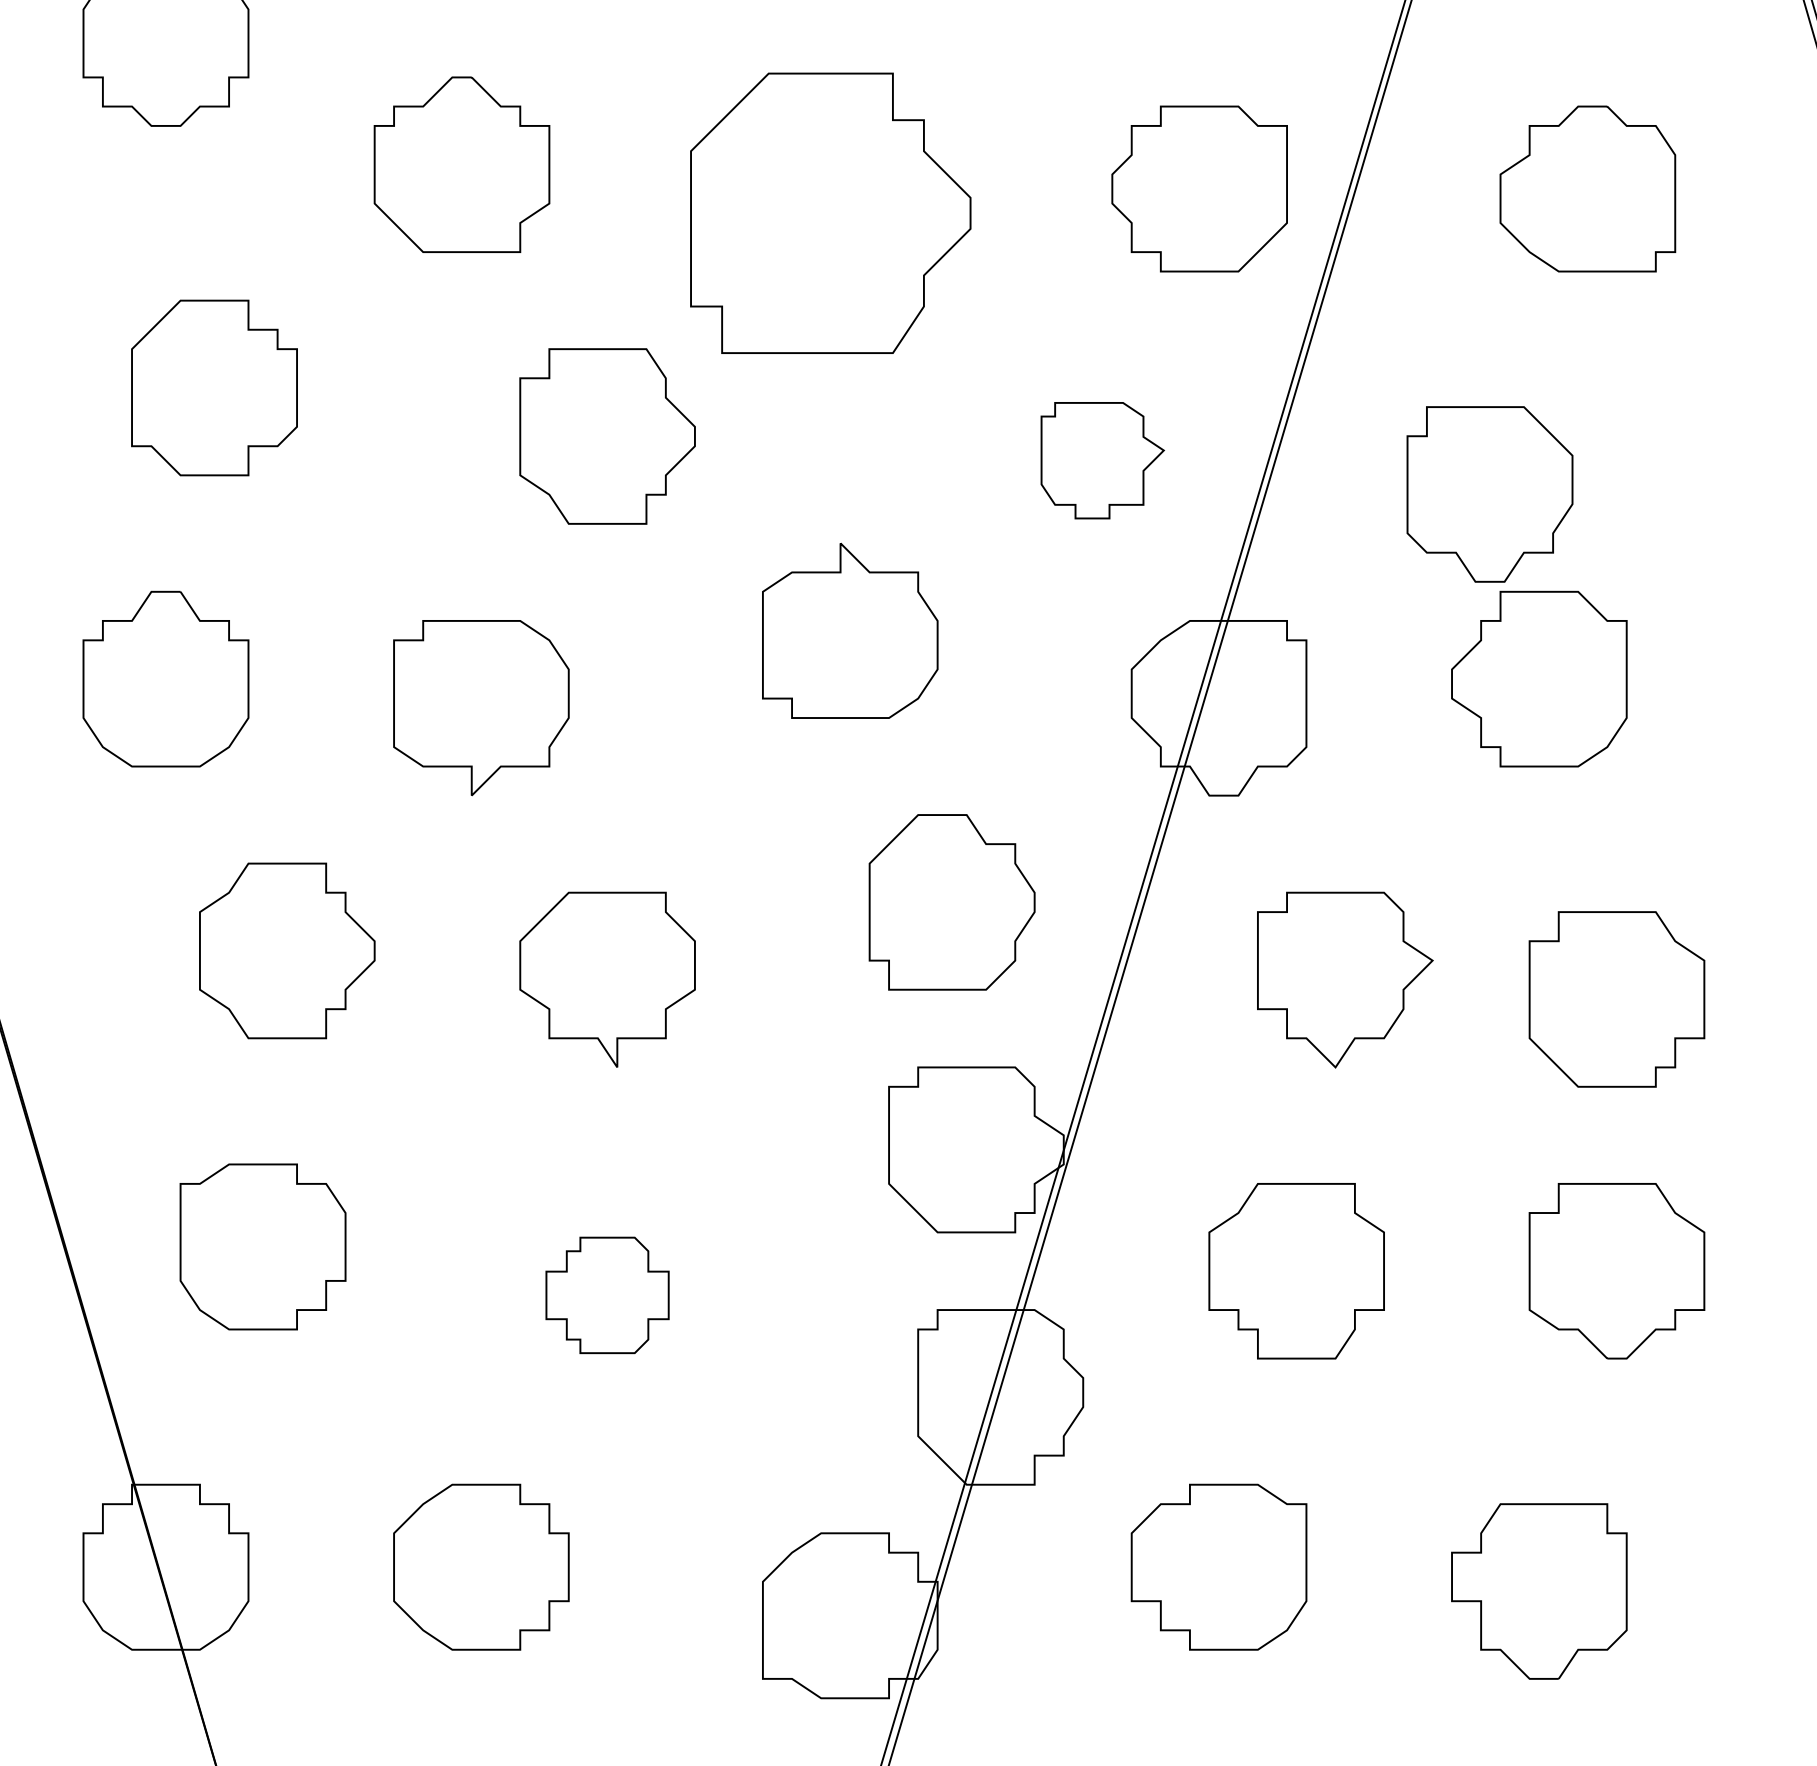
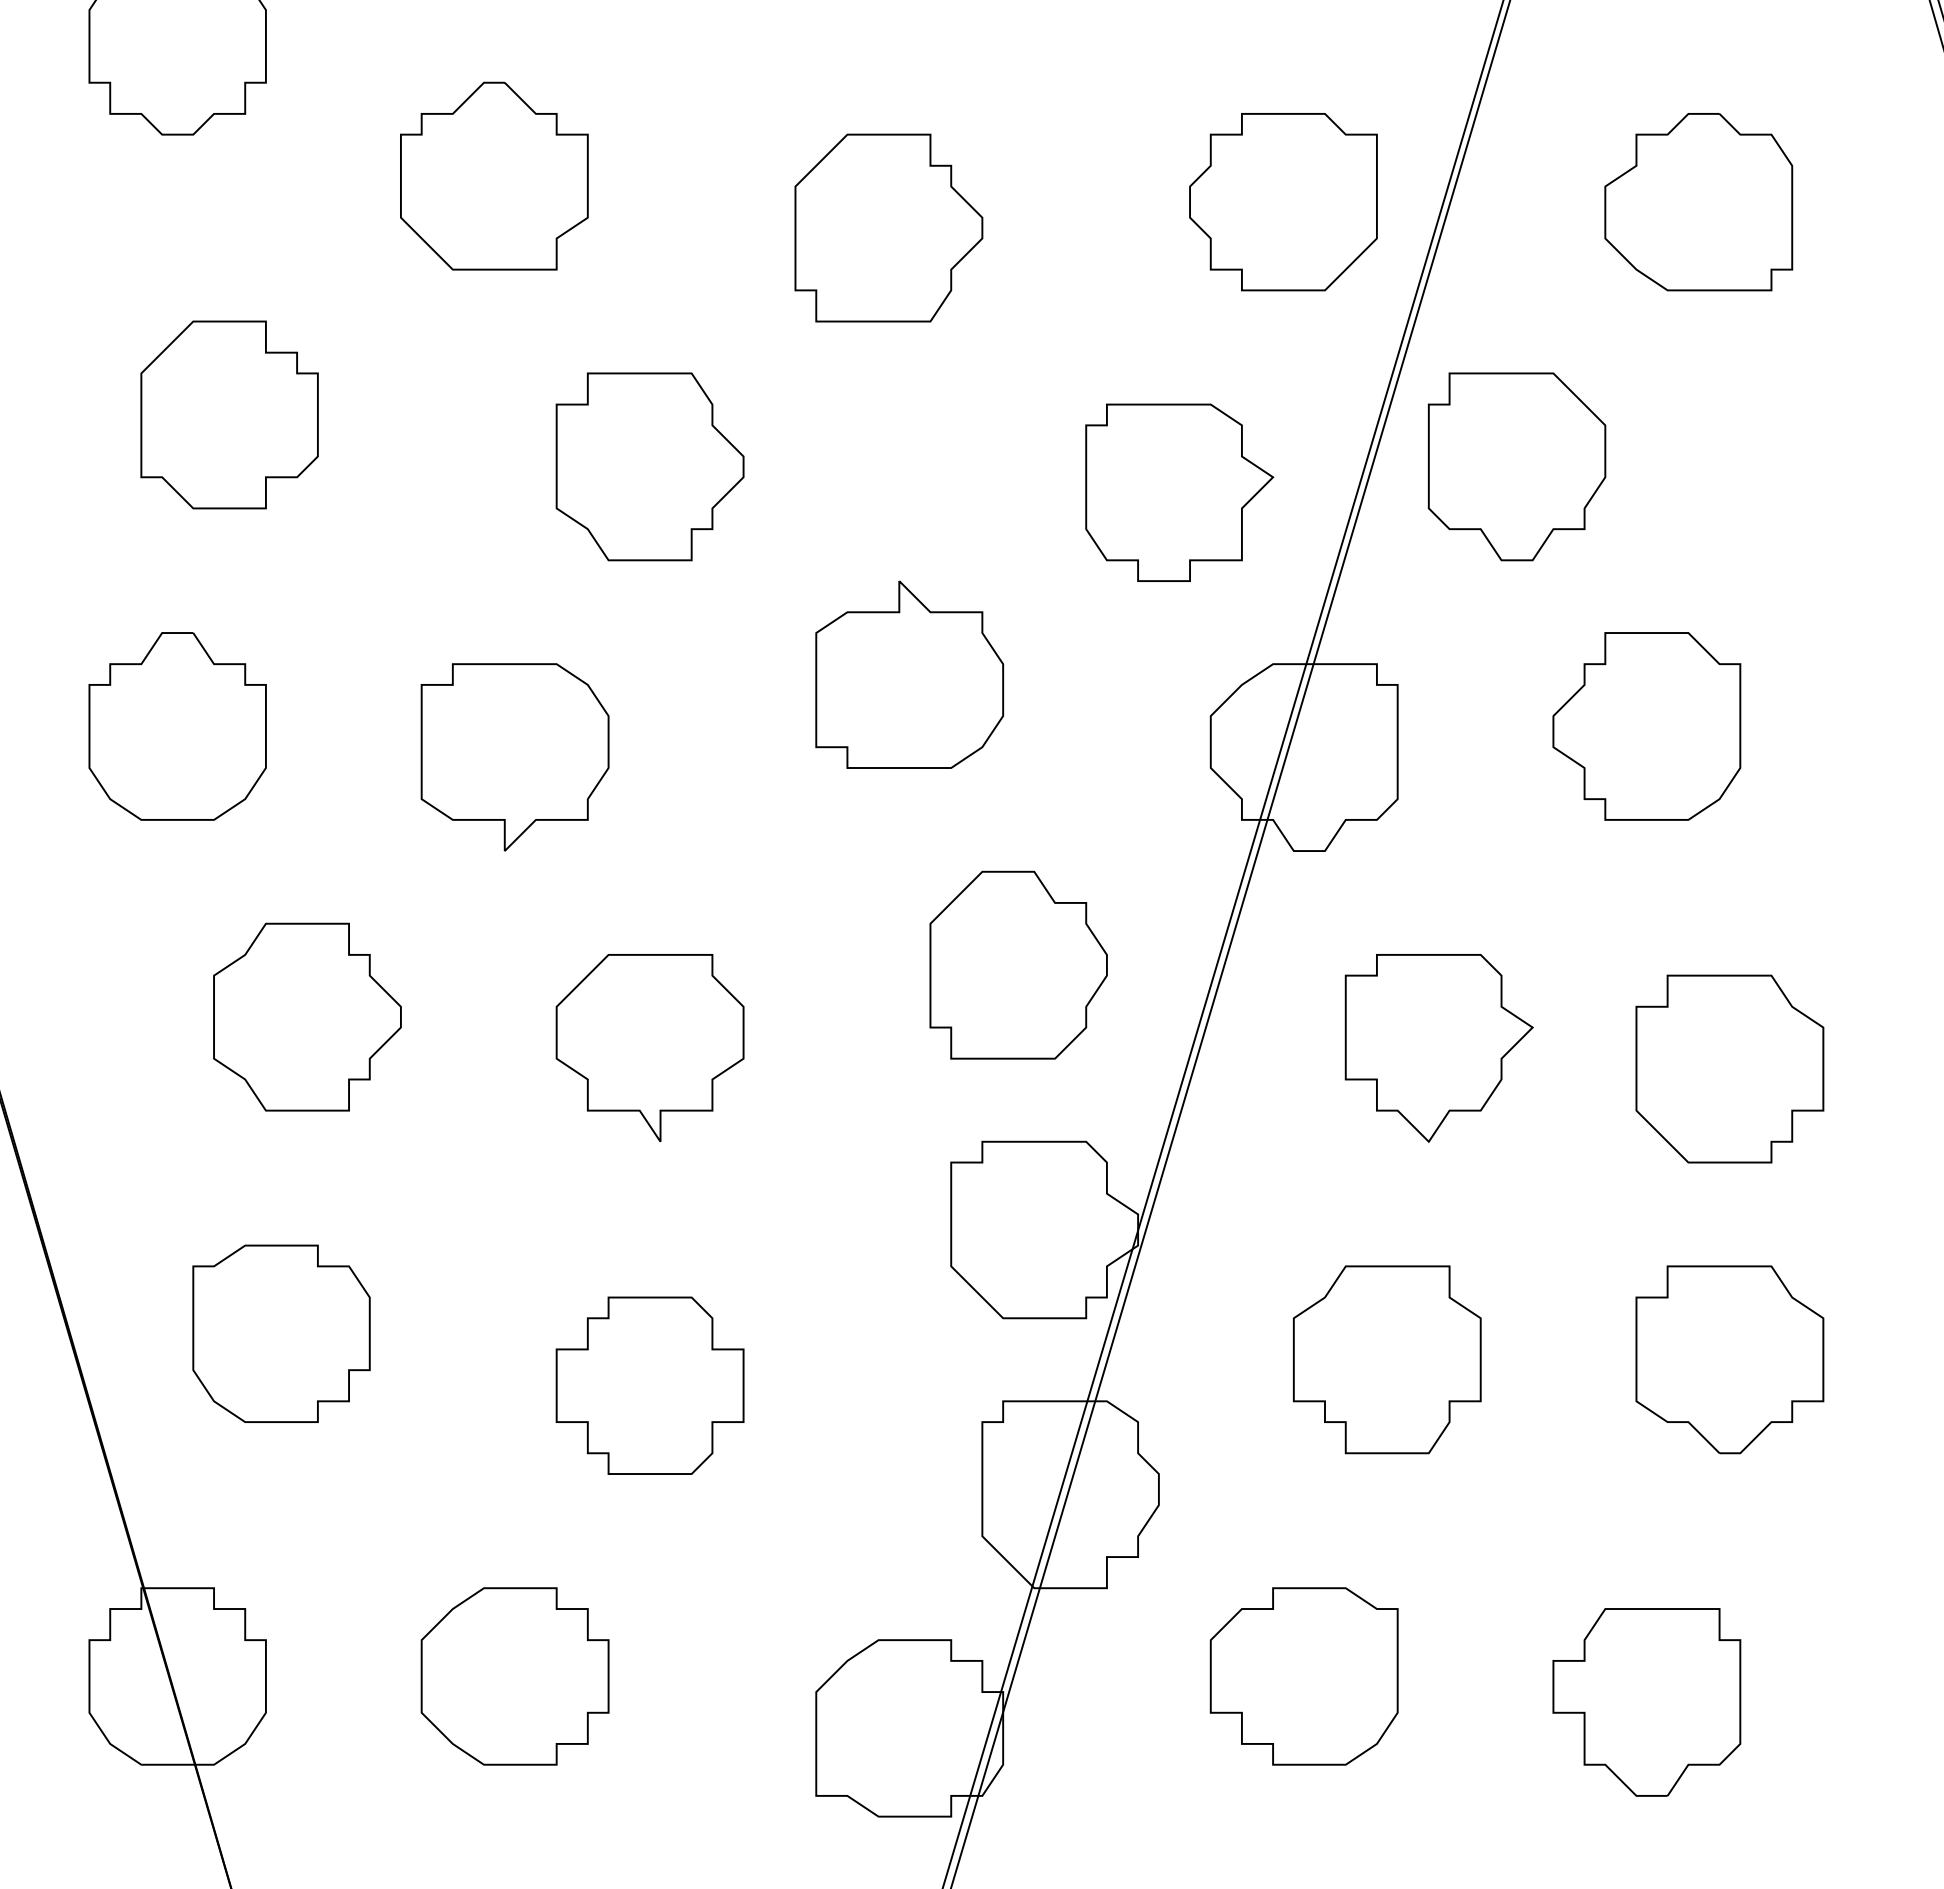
part: (830, 212) -> (888, 227), size x0.62
part: (1102, 460) -> (1179, 492), size x1.43
part: (1490, 494) -> (1517, 466), moved
part: (607, 1295) -> (649, 1385), size x1.43

